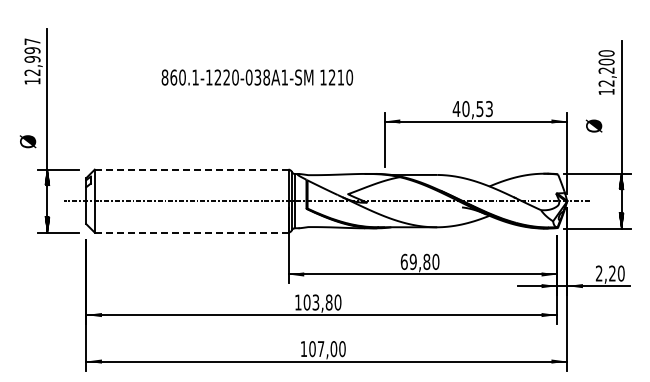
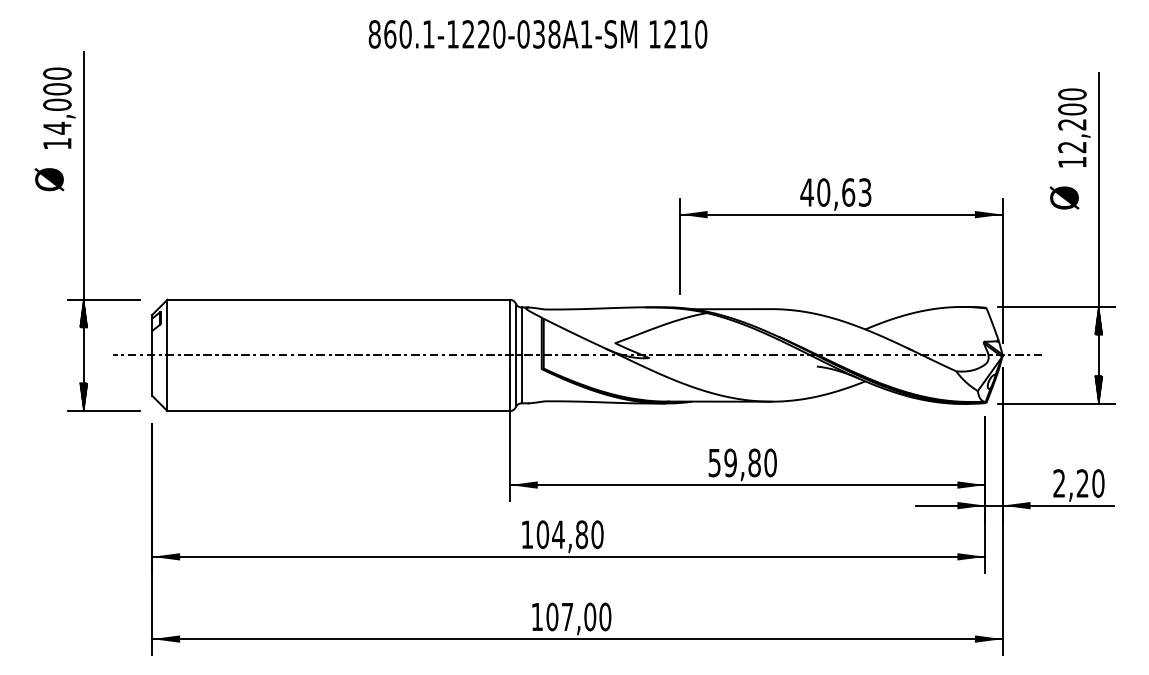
text: (32, 57) -> (57, 101), 12,997 -> 14,000
text: (257, 77) -> (538, 34), moved
text: (479, 109) -> (847, 193), 40,53 -> 40,63
text: (593, 125) -> (1063, 196), moved
text: (28, 141) -> (50, 179), moved
line: (191, 169) -> (338, 299), dashed -> solid
line: (191, 232) -> (338, 410), dashed -> solid
text: (403, 261) -> (713, 462), 69,80 -> 59,80
text: (315, 302) -> (557, 534), 103,80 -> 104,80

